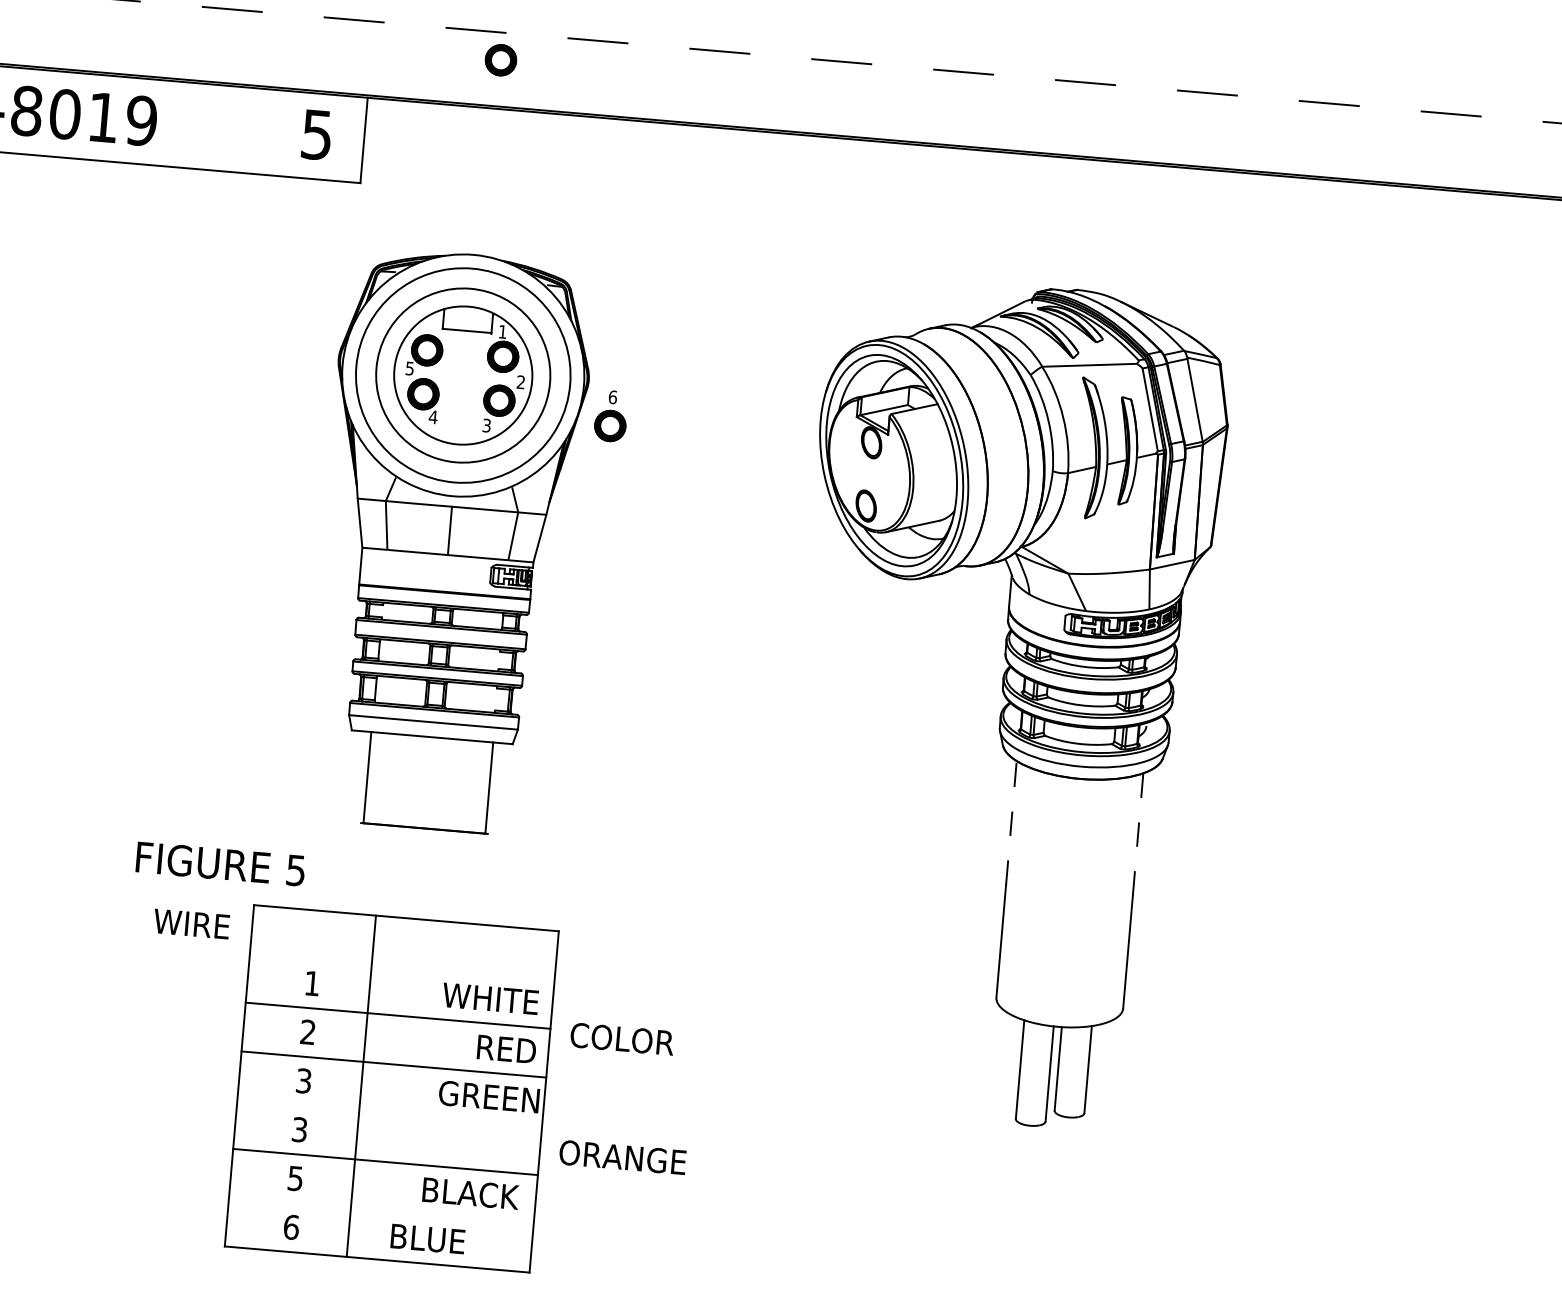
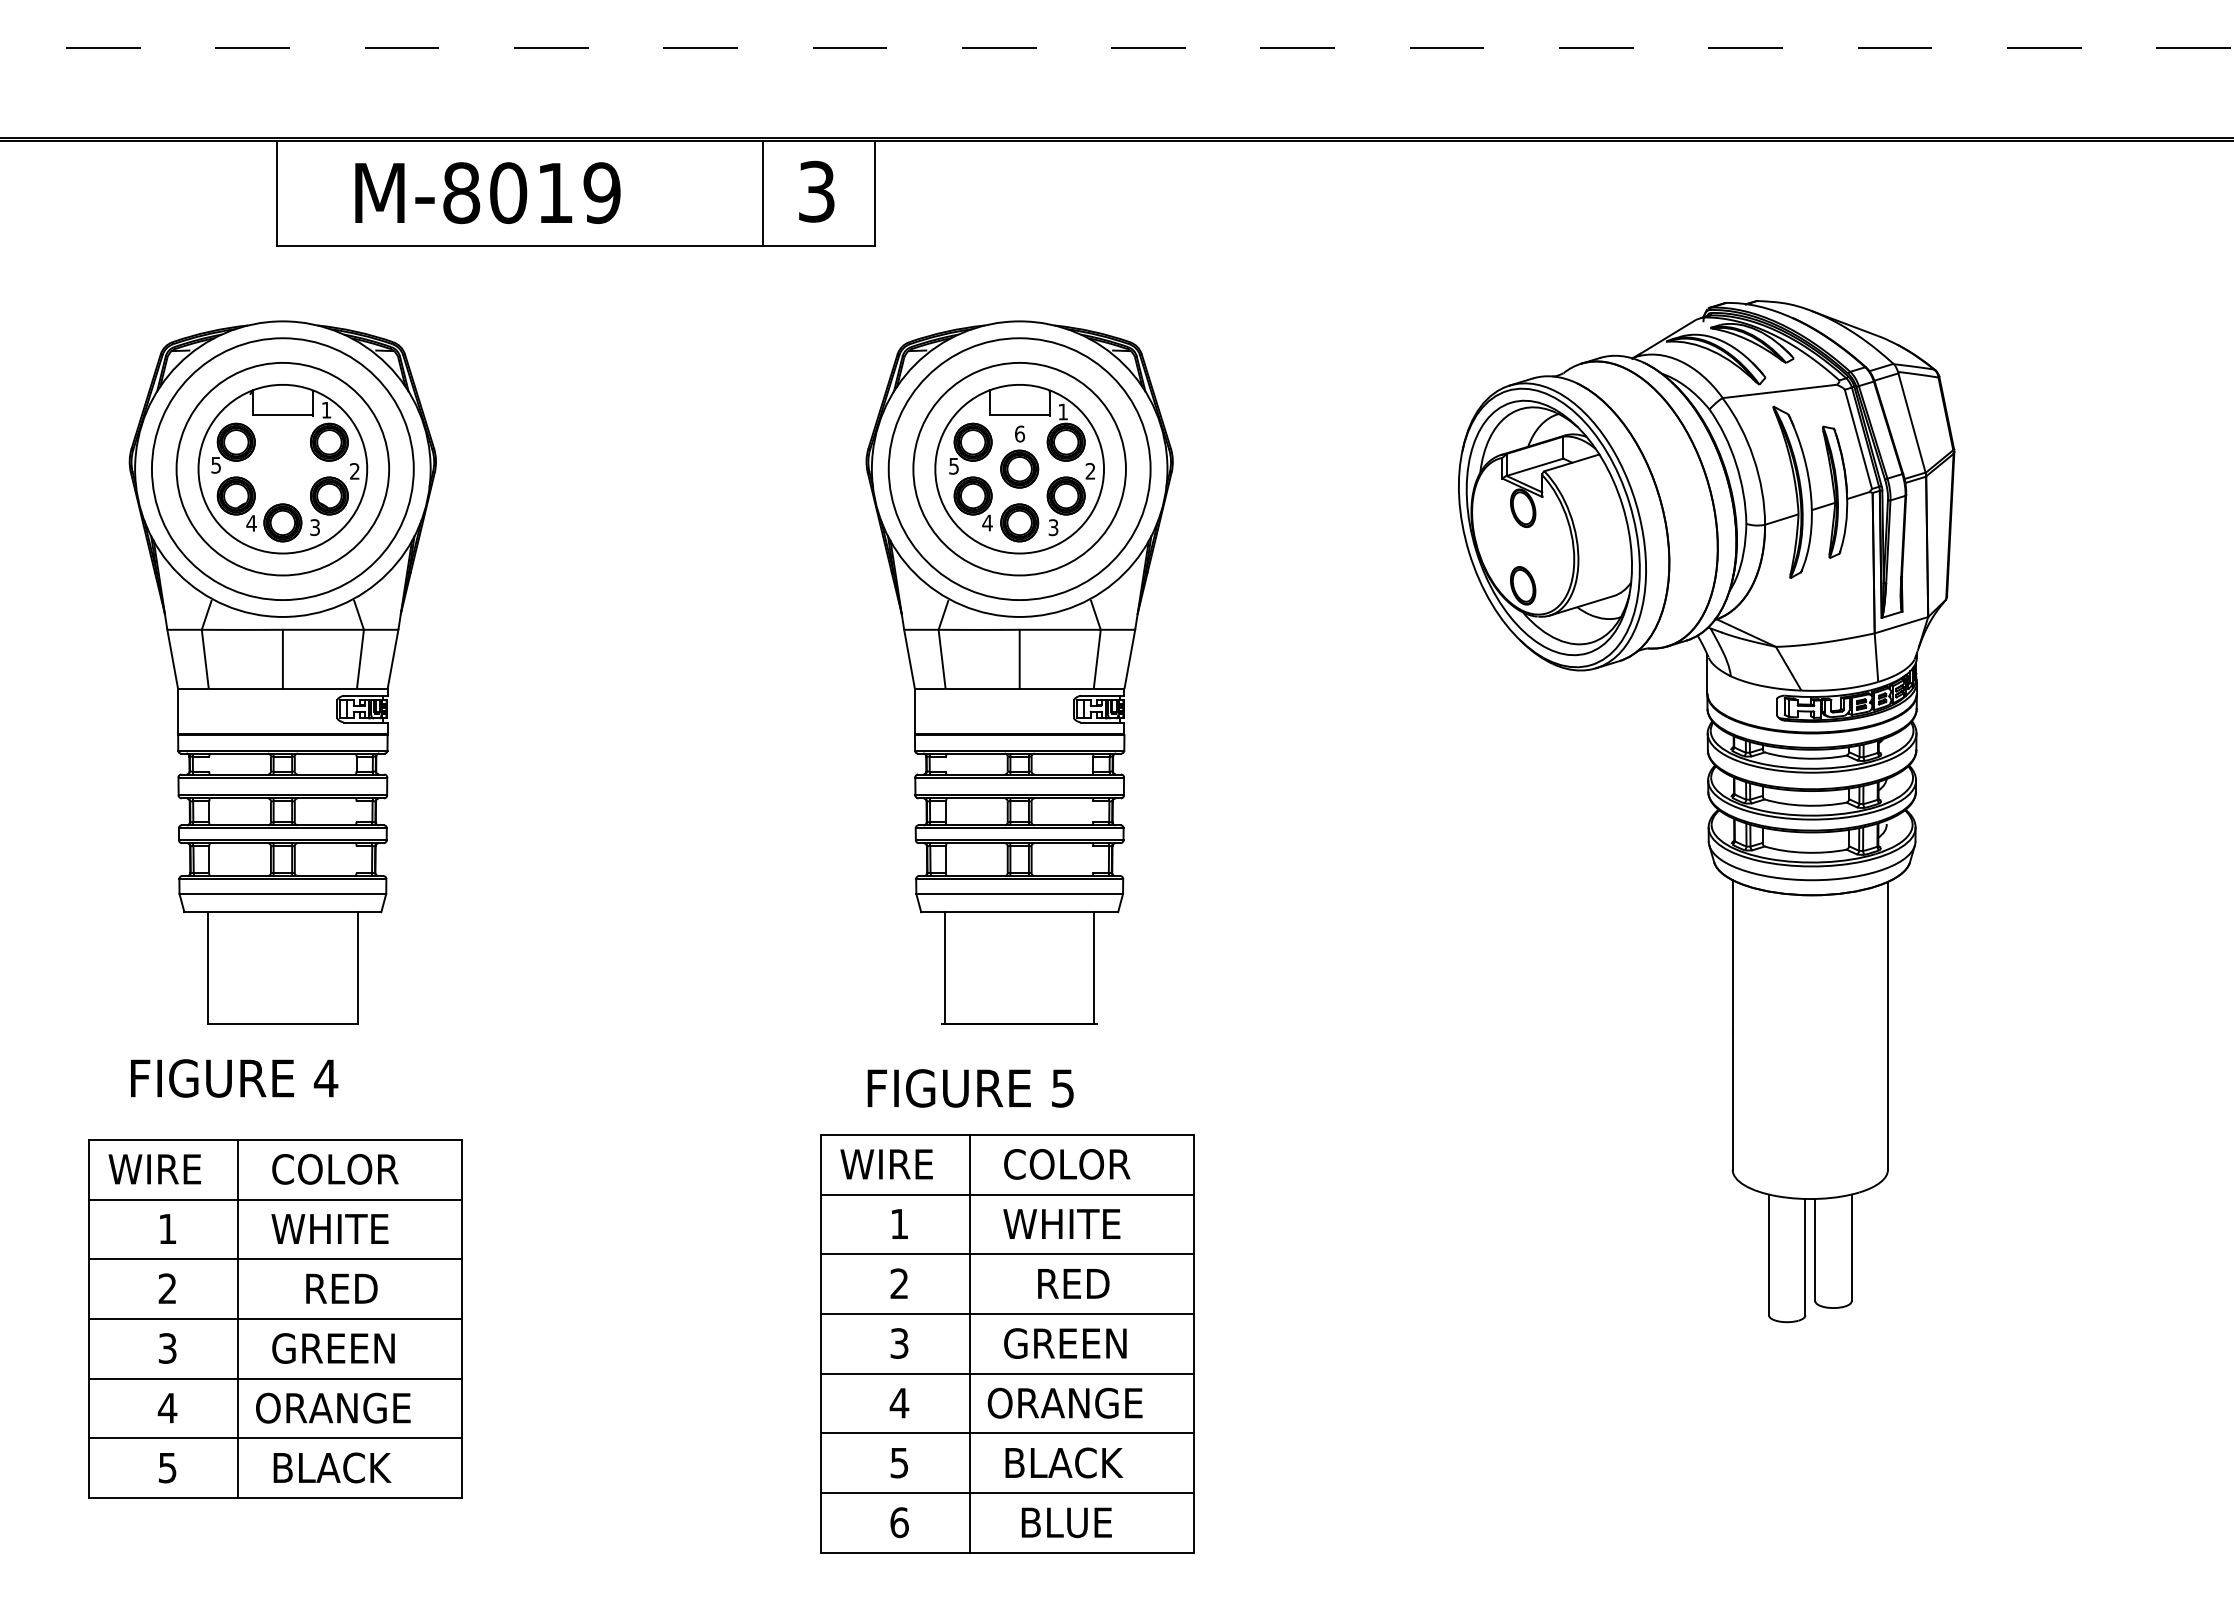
part: (500, 59) -> (1019, 522), moved
line: (272, 132) -> (762, 193), added
text: (316, 134) -> (816, 191), 5 -> 3
part: (611, 415) -> (1019, 456), moved
line: (1011, 822) -> (1732, 955), dashed -> solid
line: (1137, 834) -> (1887, 956), dashed -> solid
text: (220, 864) -> (970, 1088), moved
text: (191, 924) -> (886, 1164), moved
line: (401, 966) -> (1006, 1194), added
text: (490, 998) -> (1061, 1223), moved
text: (622, 1039) -> (1067, 1164), moved
text: (506, 1049) -> (1073, 1283), moved
text: (489, 1096) -> (1065, 1343), moved
line: (389, 1113) -> (1006, 1373), added
text: (299, 1129) -> (899, 1402), 3 -> 4
text: (622, 1156) -> (1064, 1402), moved
text: (471, 1193) -> (1064, 1462), moved
line: (380, 1211) -> (1006, 1493), added

